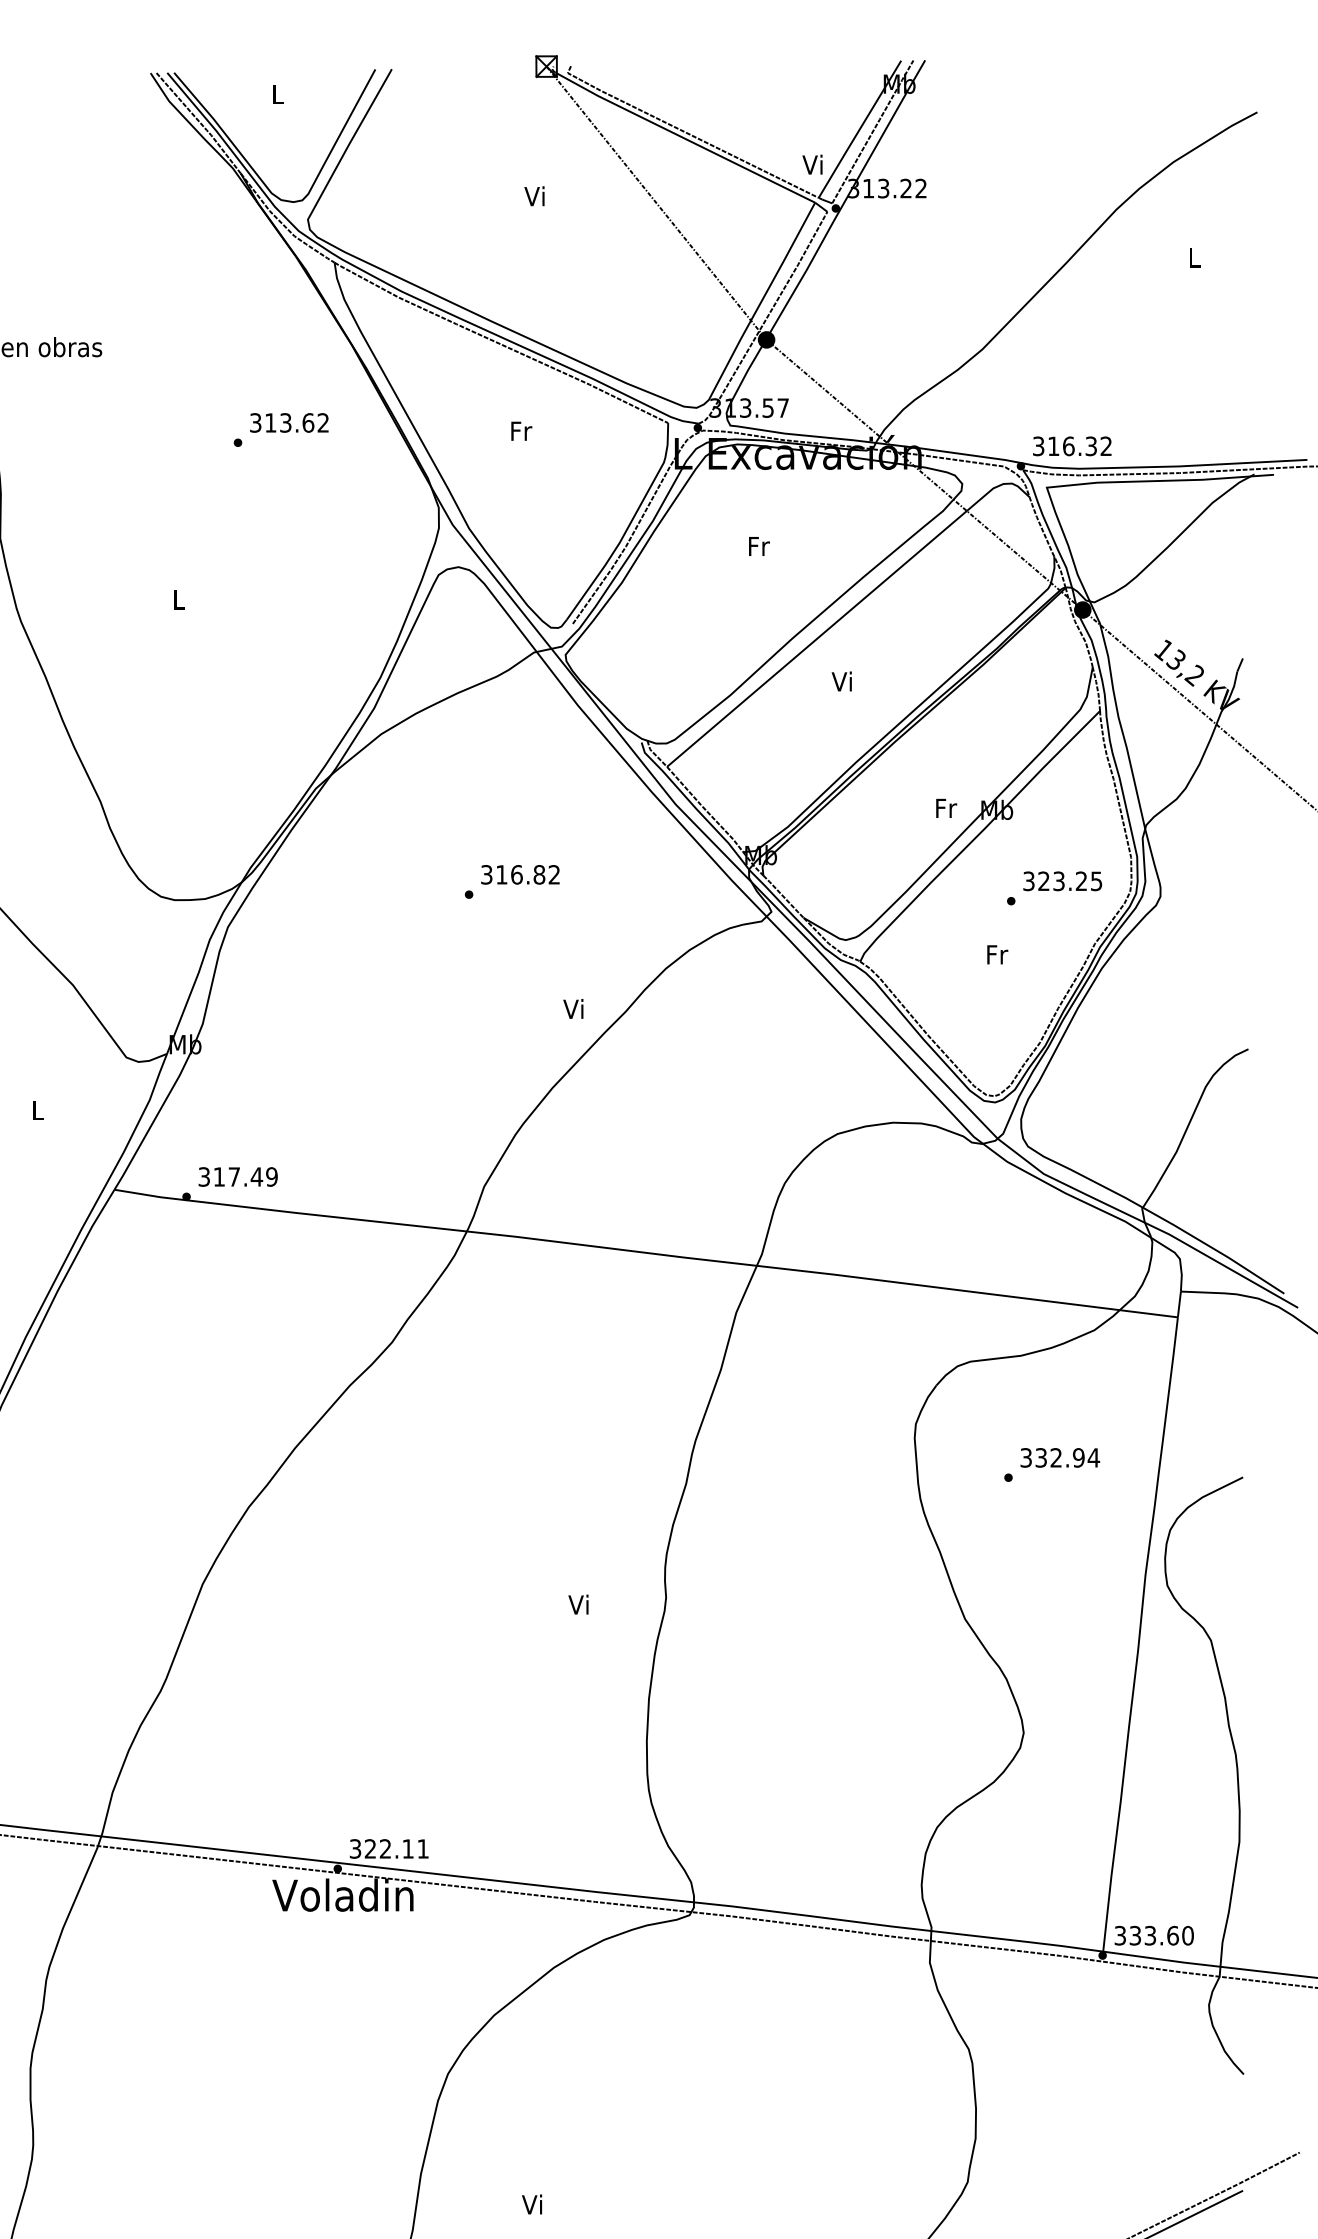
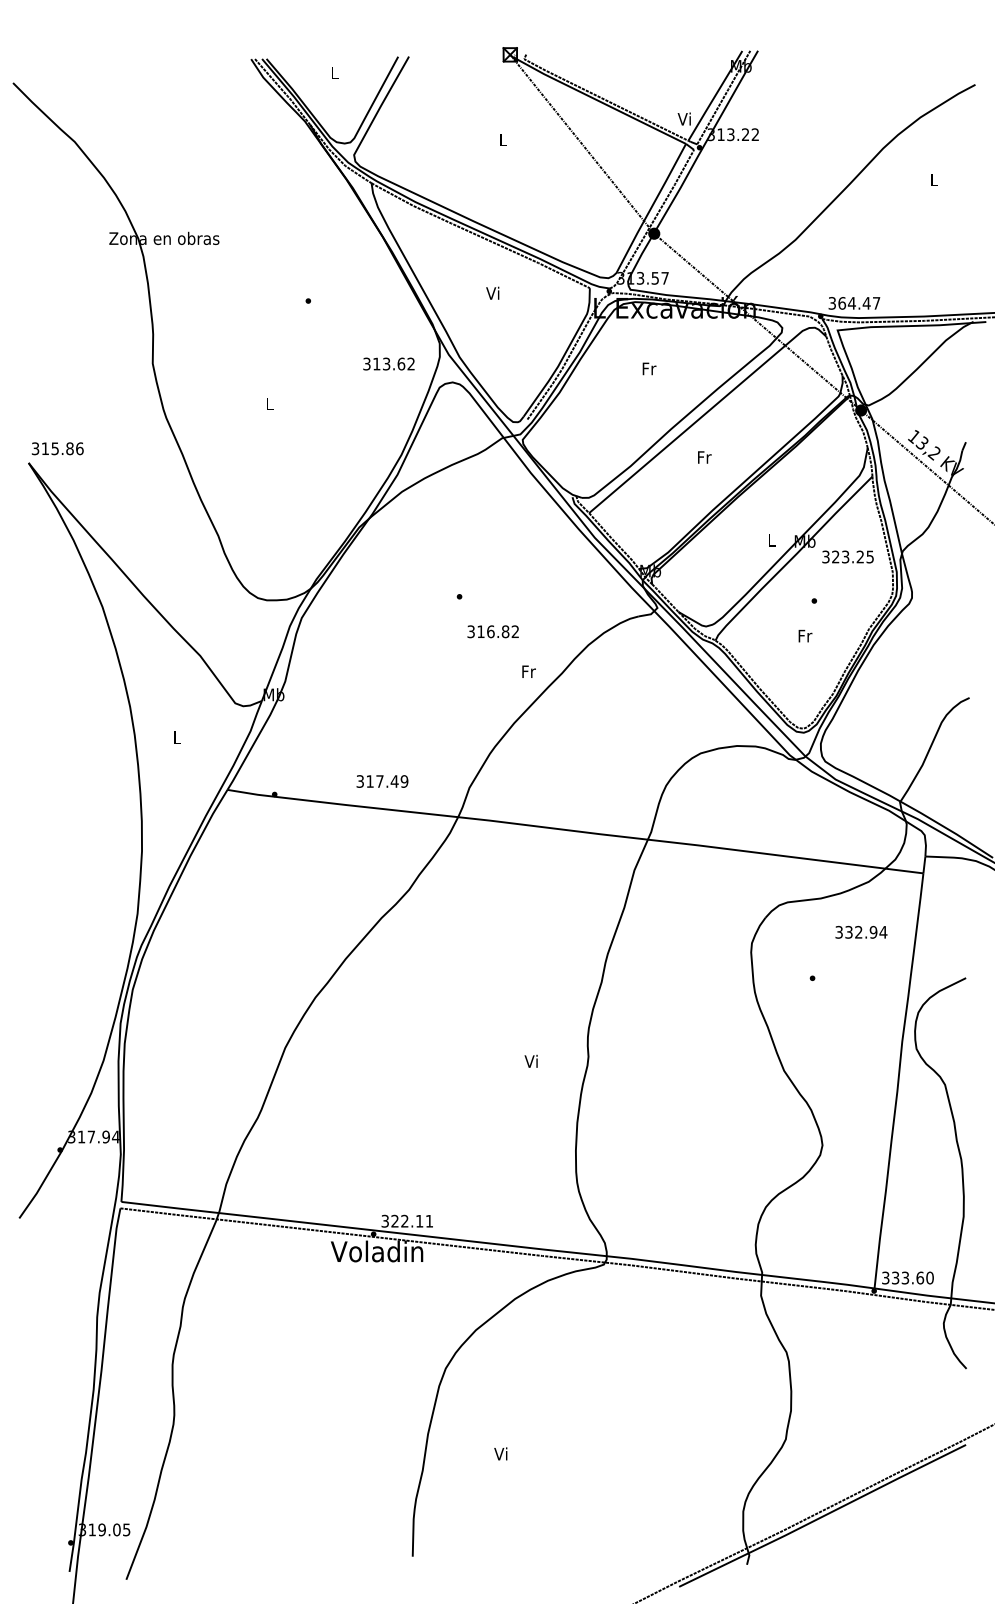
text: (534, 195) -> (502, 139), Vi -> L
text: (288, 422) -> (388, 363), moved
text: (520, 429) -> (493, 292), Fr -> Vi
text: (1080, 446) -> (859, 303), 316.32 -> 364.47
text: (843, 680) -> (704, 456), Vi -> Fr
text: (945, 808) -> (771, 540), Fr -> L
text: (519, 874) -> (492, 631), moved
text: (1061, 880) -> (847, 556), moved
text: (574, 1008) -> (528, 671), Vi -> Fr
text: (238, 1176) -> (382, 781), moved
text: (1060, 1458) -> (861, 932), moved

